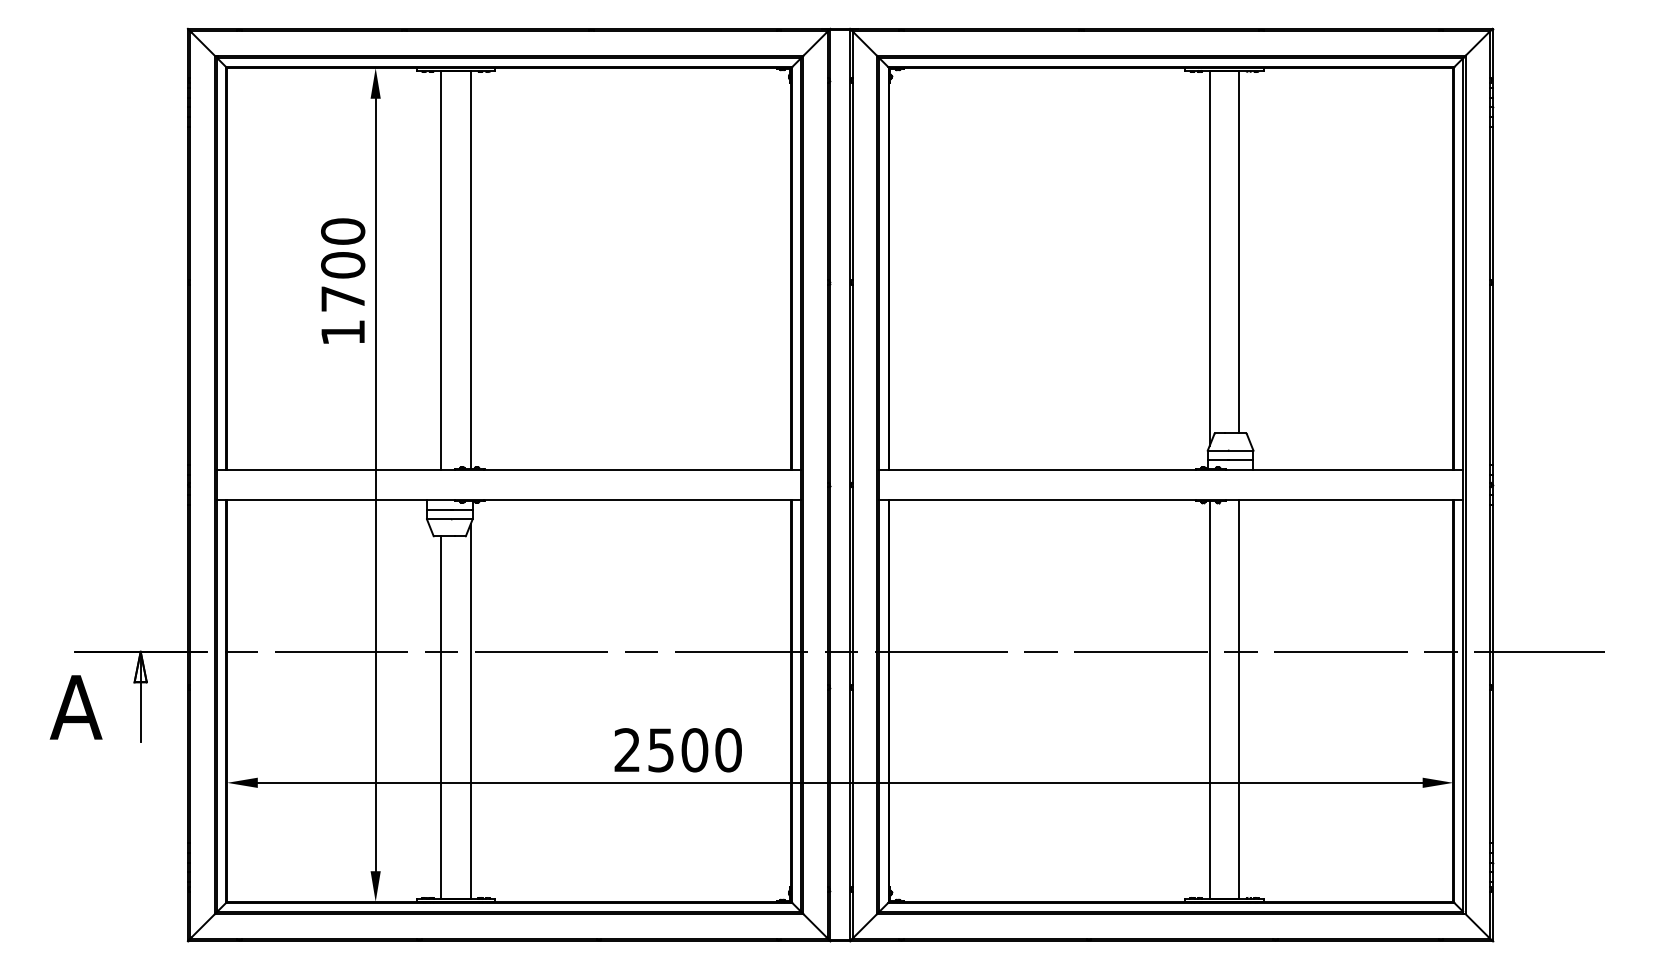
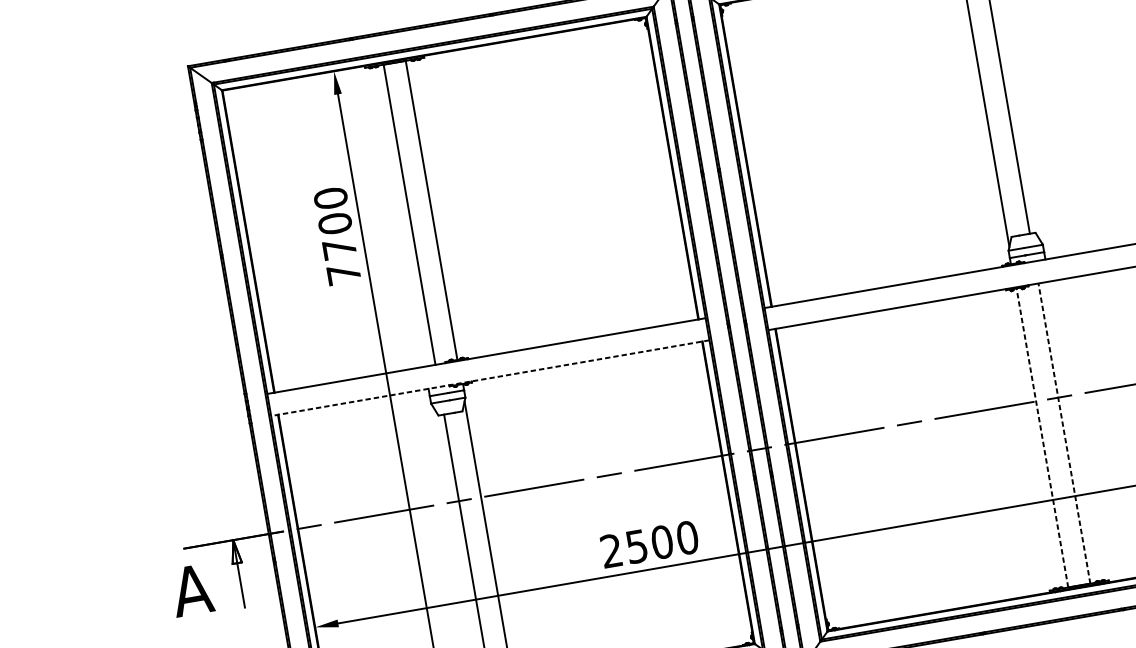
text: (342, 332) -> (343, 274), 1700 -> 7700
line: (509, 499) -> (490, 377), solid -> dashed
line: (1209, 699) -> (1042, 437), solid -> dashed
line: (1239, 699) -> (1064, 433), solid -> dashed

